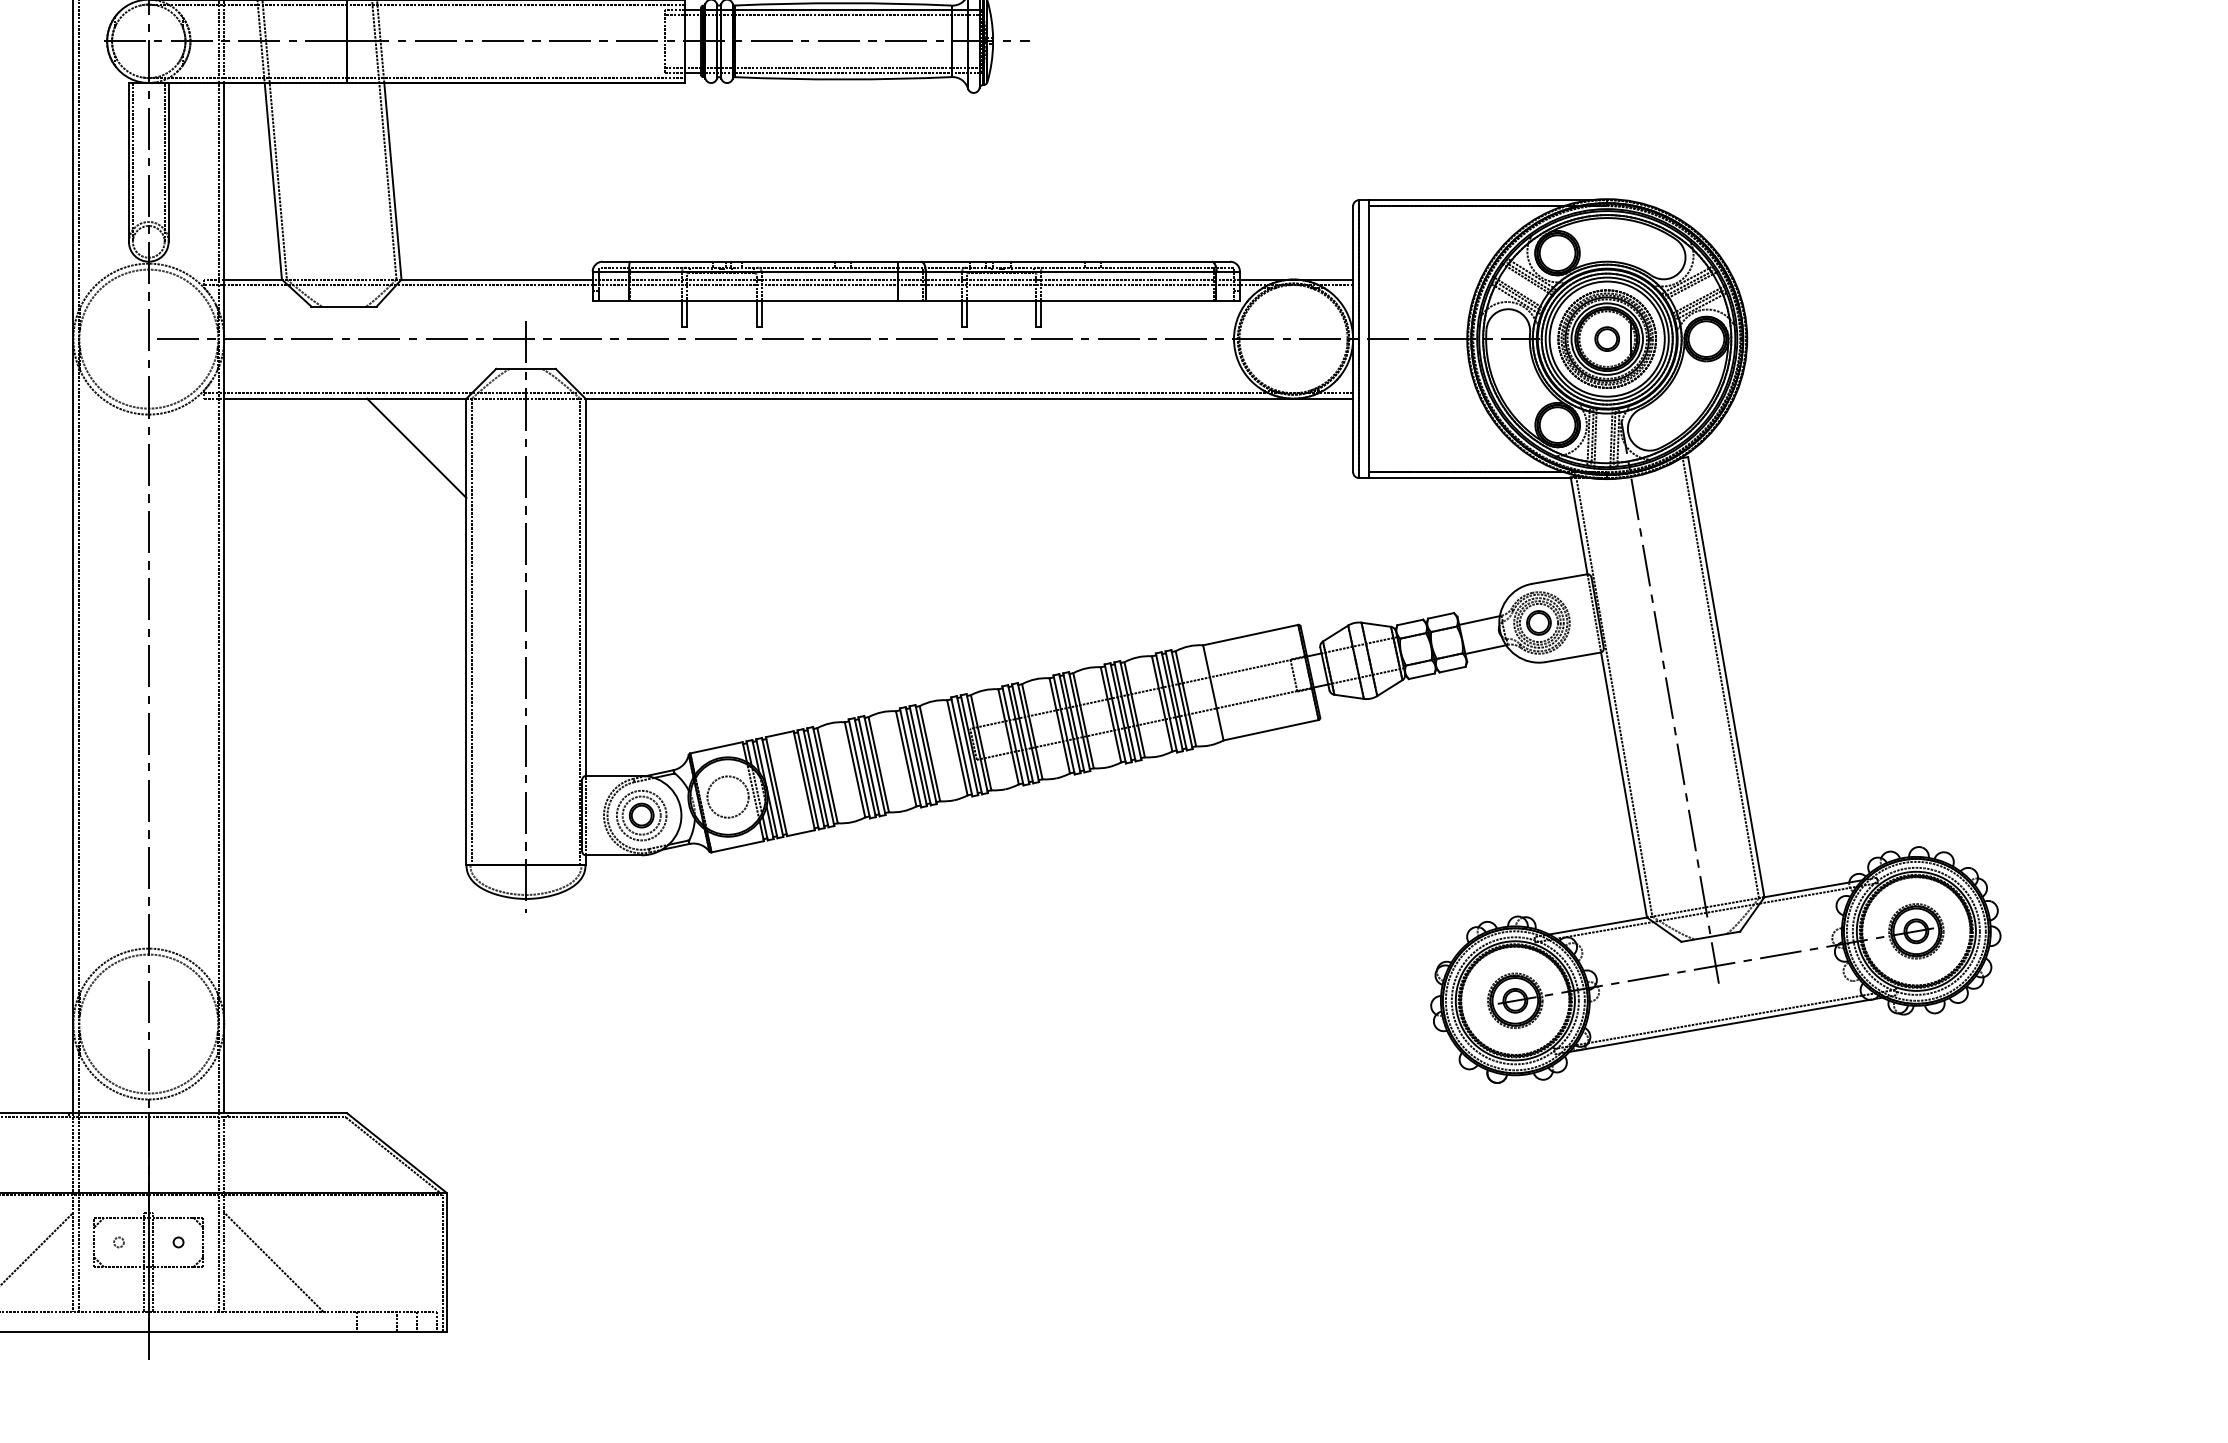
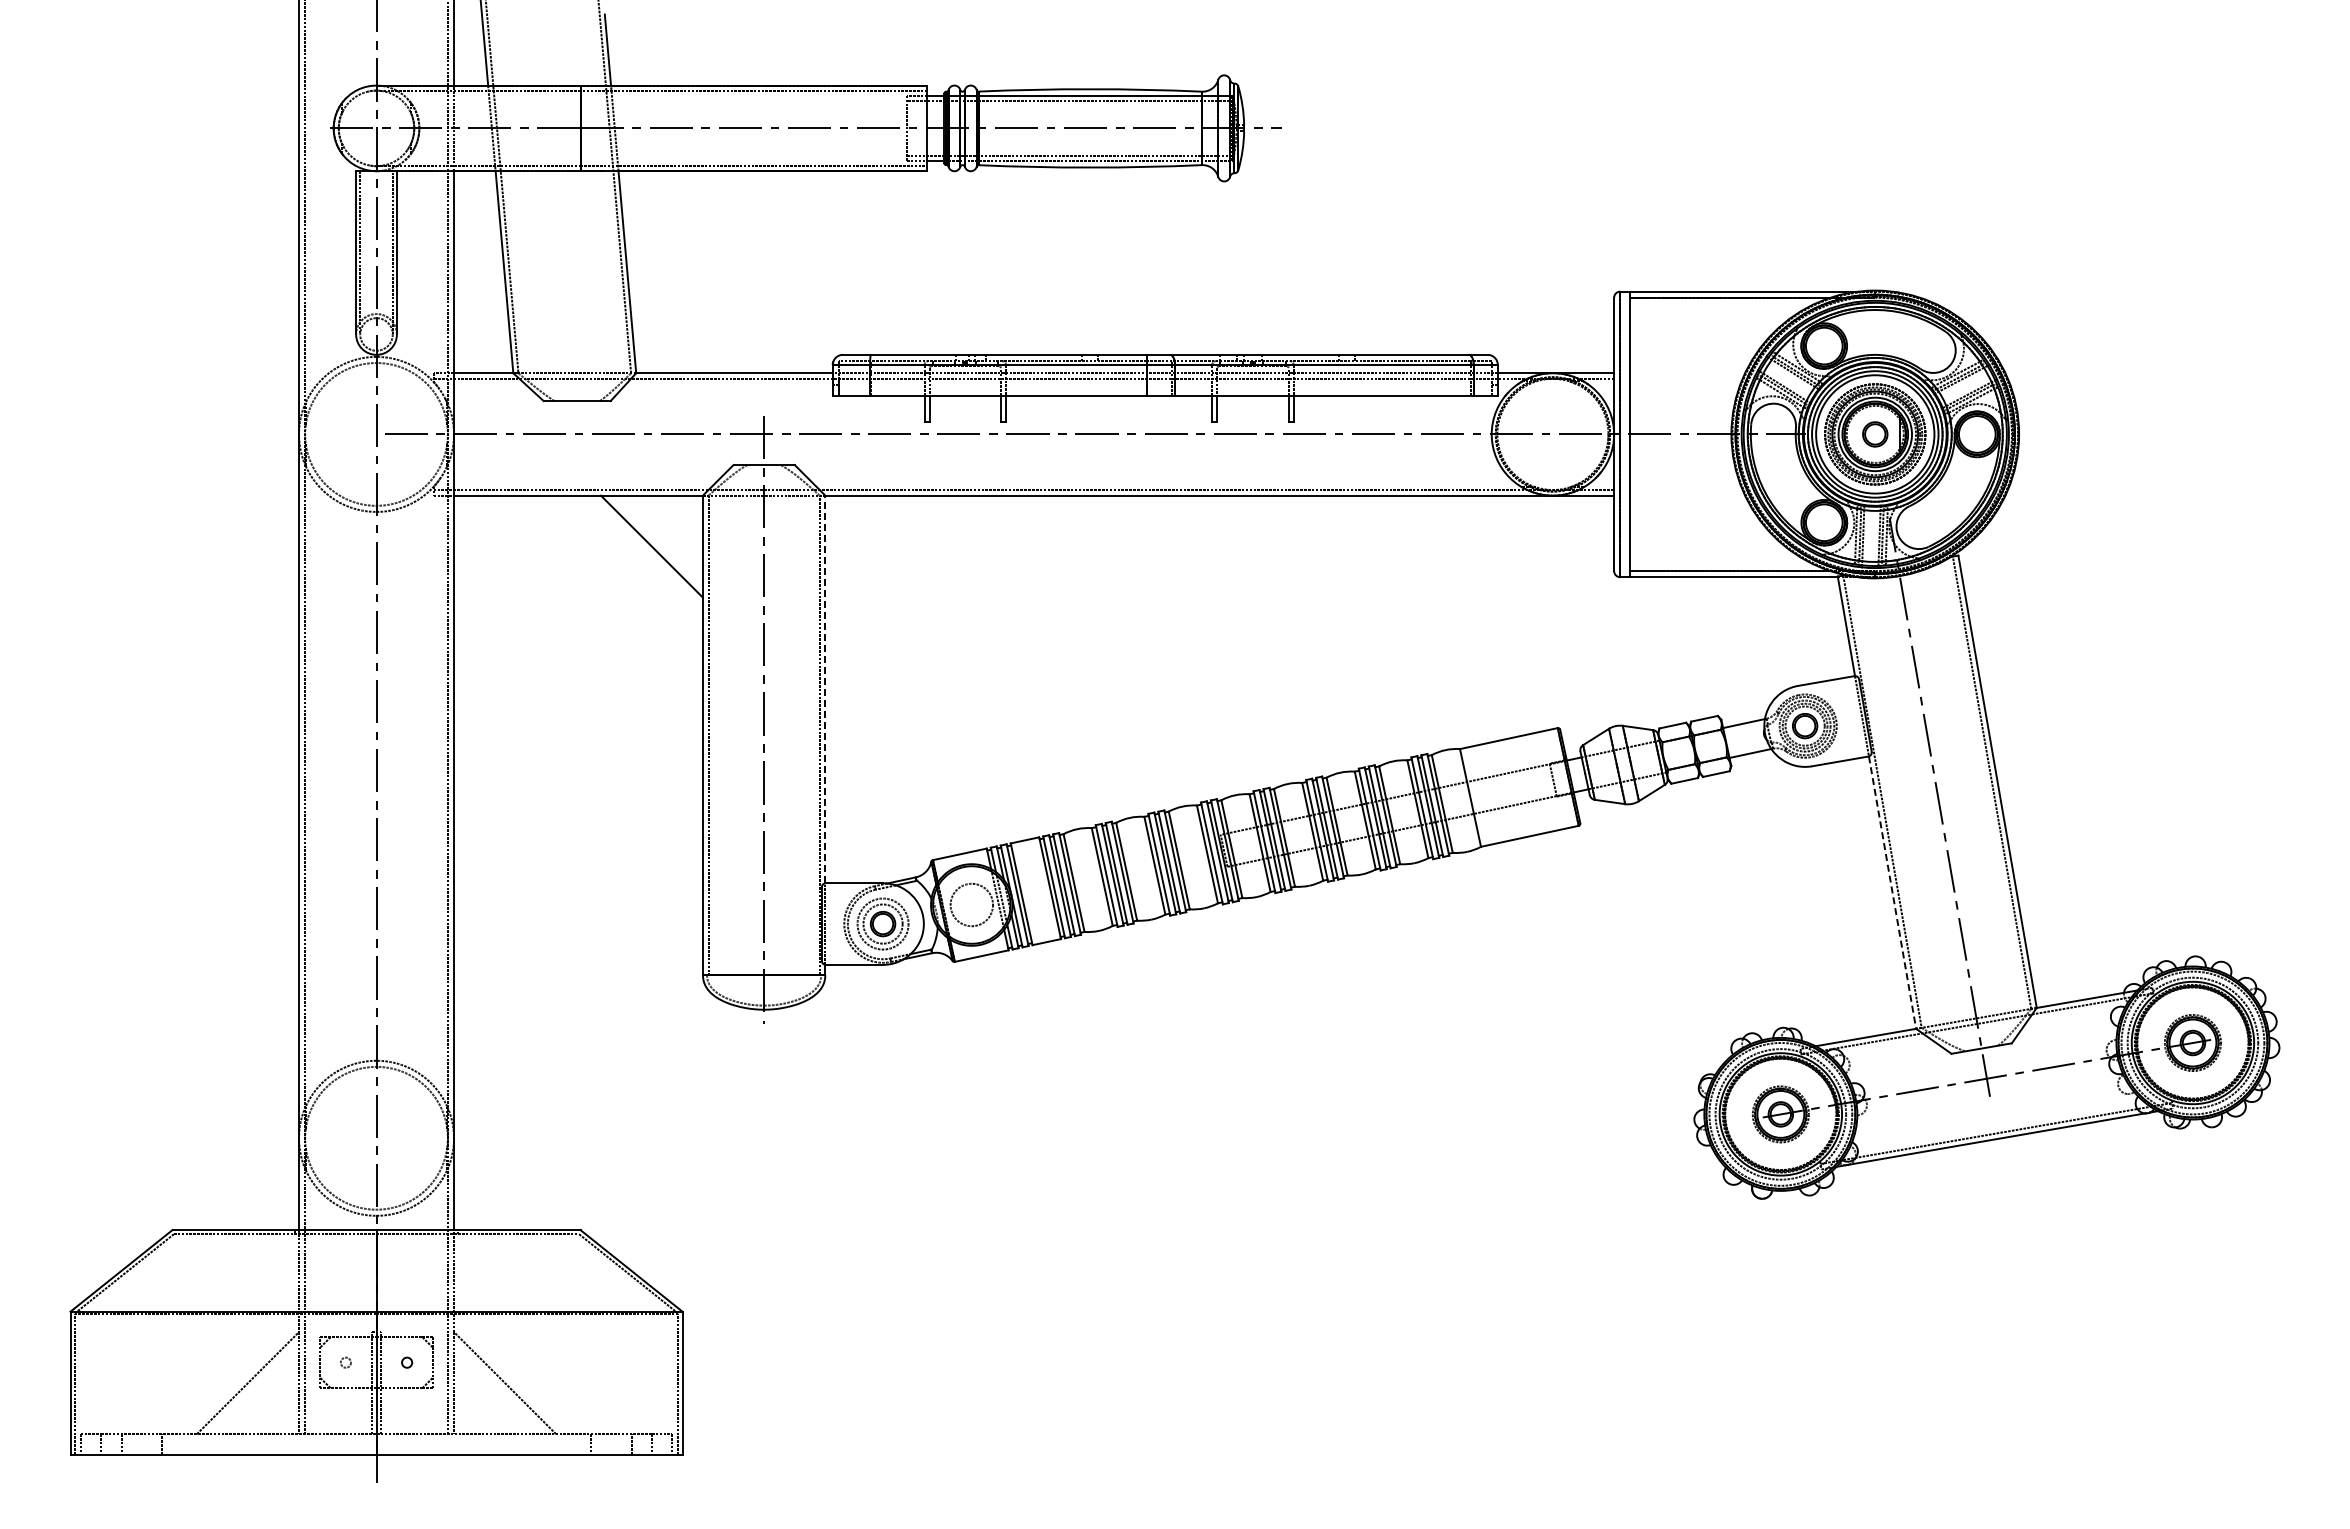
line: (585, 587) -> (825, 689), solid -> dashed
line: (1624, 785) -> (1892, 893), solid -> dashed

